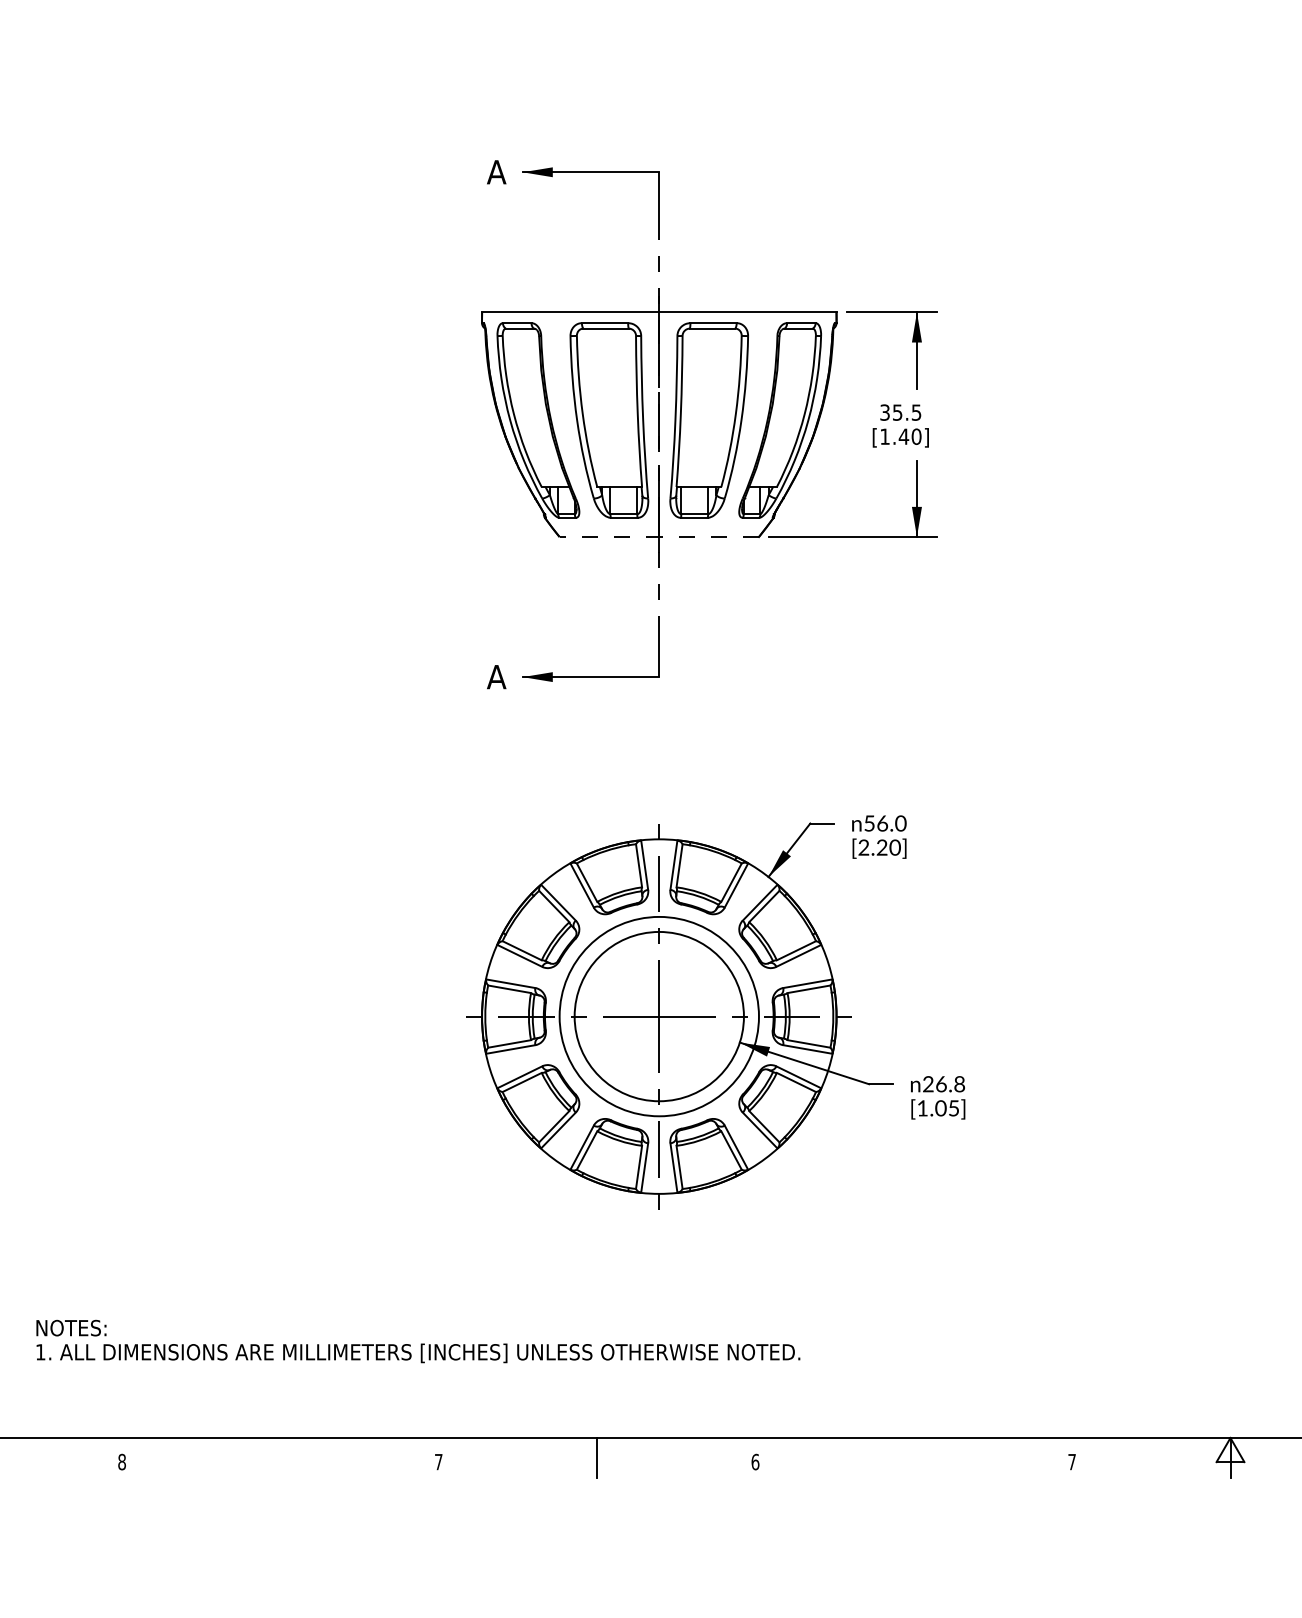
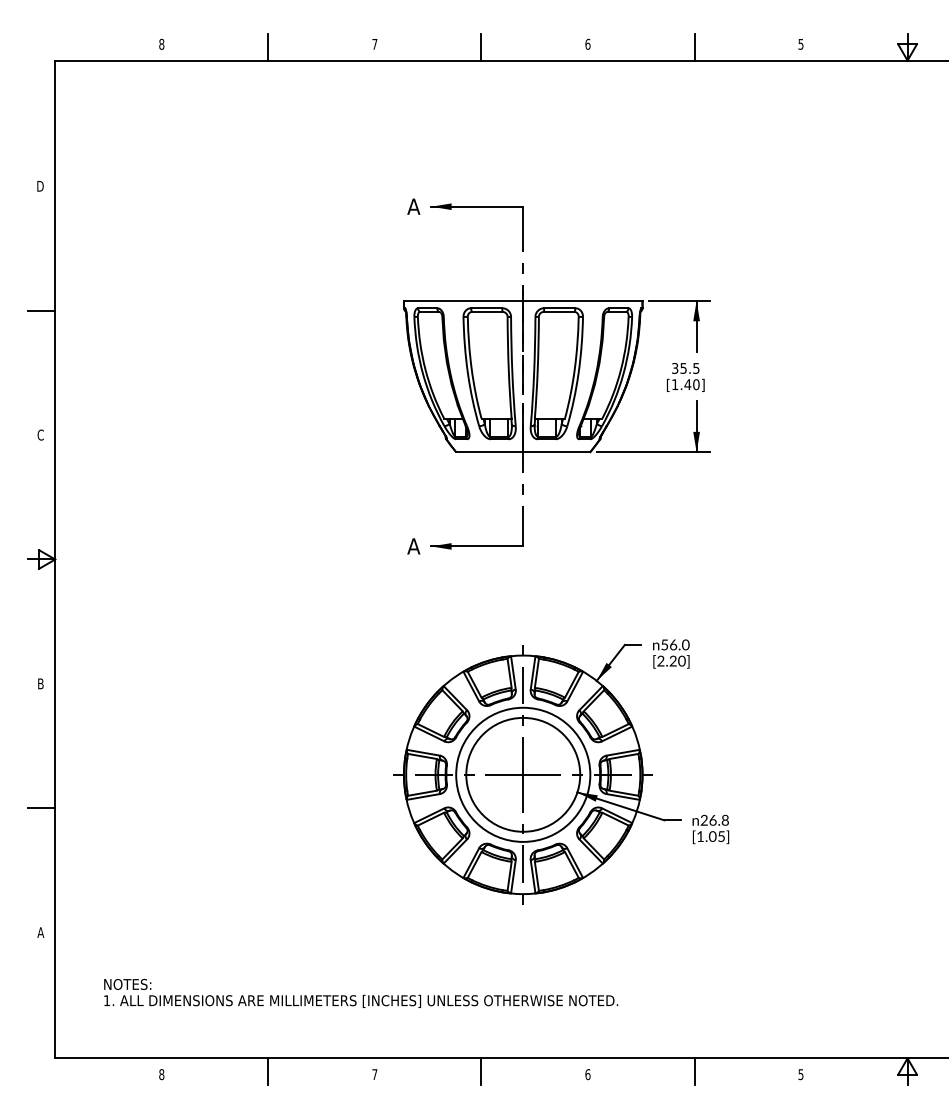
line: (658, 537) -> (522, 452), dashed -> solid
line: (280, 1457) -> (268, 1071), added
line: (913, 1457) -> (694, 1071), added
text: (1071, 1461) -> (800, 1074), 7 -> 5

